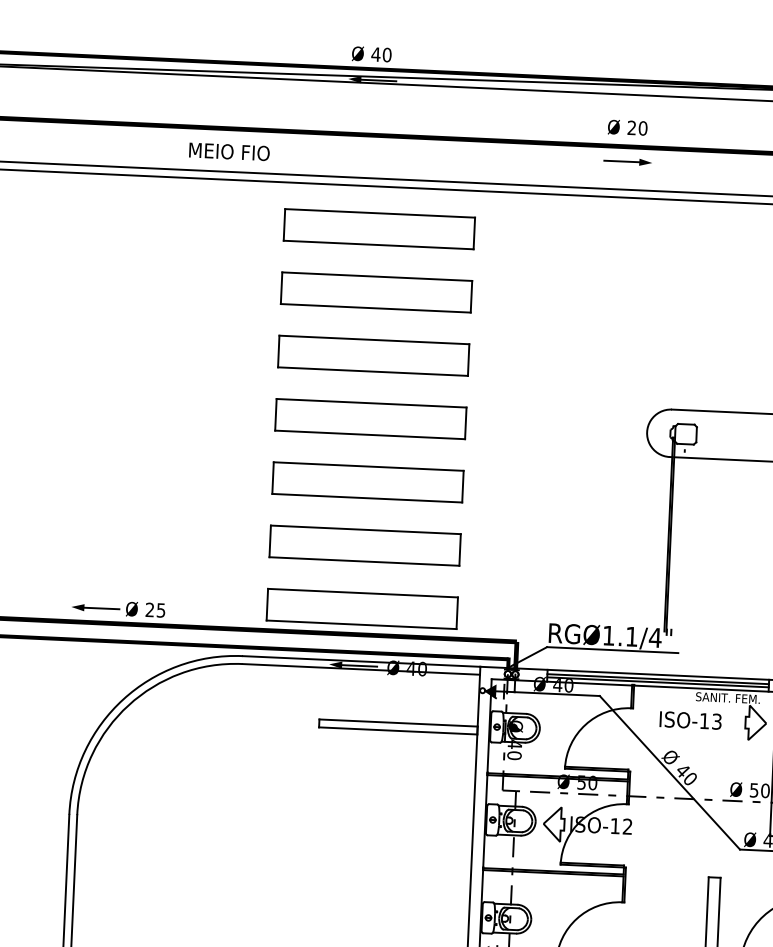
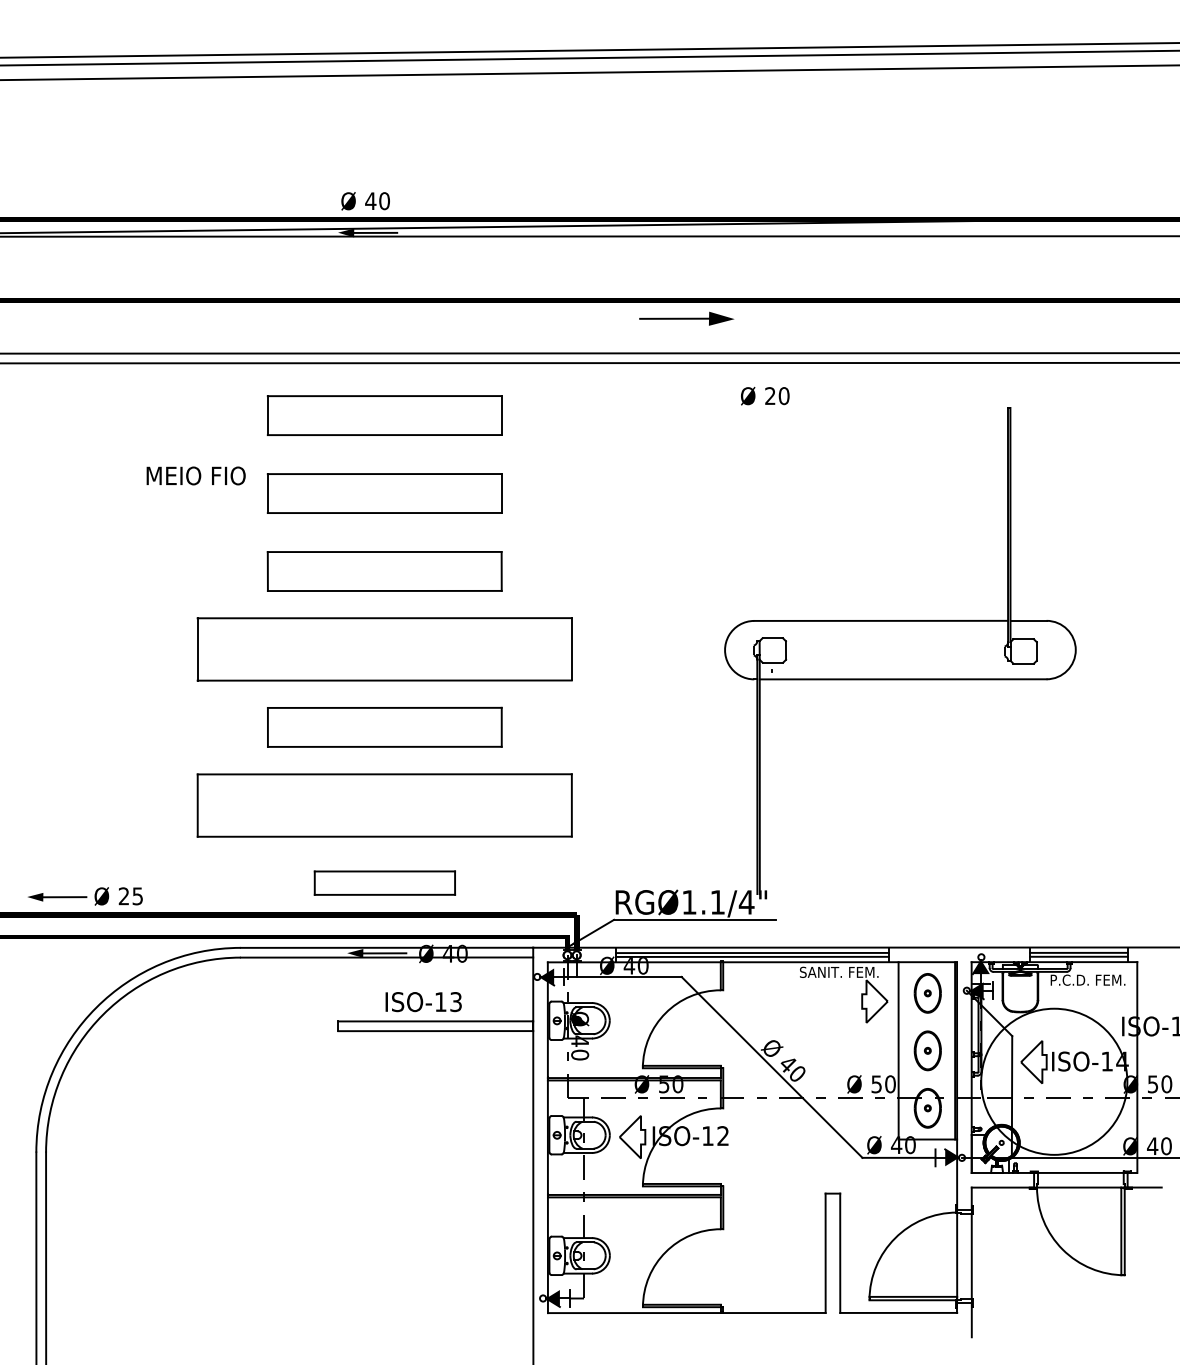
text: (627, 127) -> (765, 395), moved
text: (228, 151) -> (195, 475), moved
part: (627, 161) -> (685, 318), size x1.6
part: (370, 419) -> (384, 649), size x1.6
part: (364, 545) -> (384, 804), size x1.6
part: (362, 608) -> (384, 882), size x0.6
text: (690, 720) -> (423, 1002), moved

